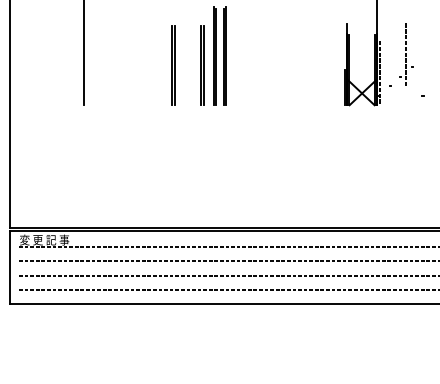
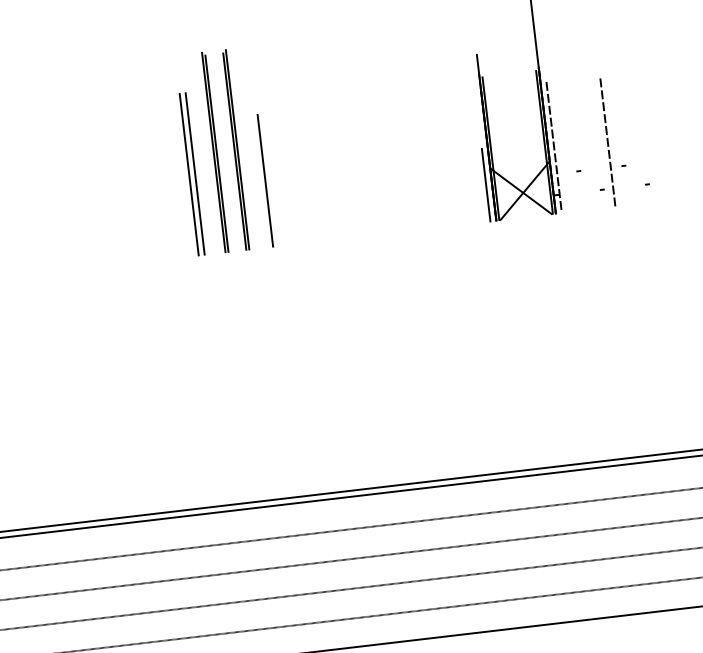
part: (406, 54) -> (608, 141), moved
line: (172, 65) -> (131, 181), removed
line: (237, 72) -> (265, 180), added

